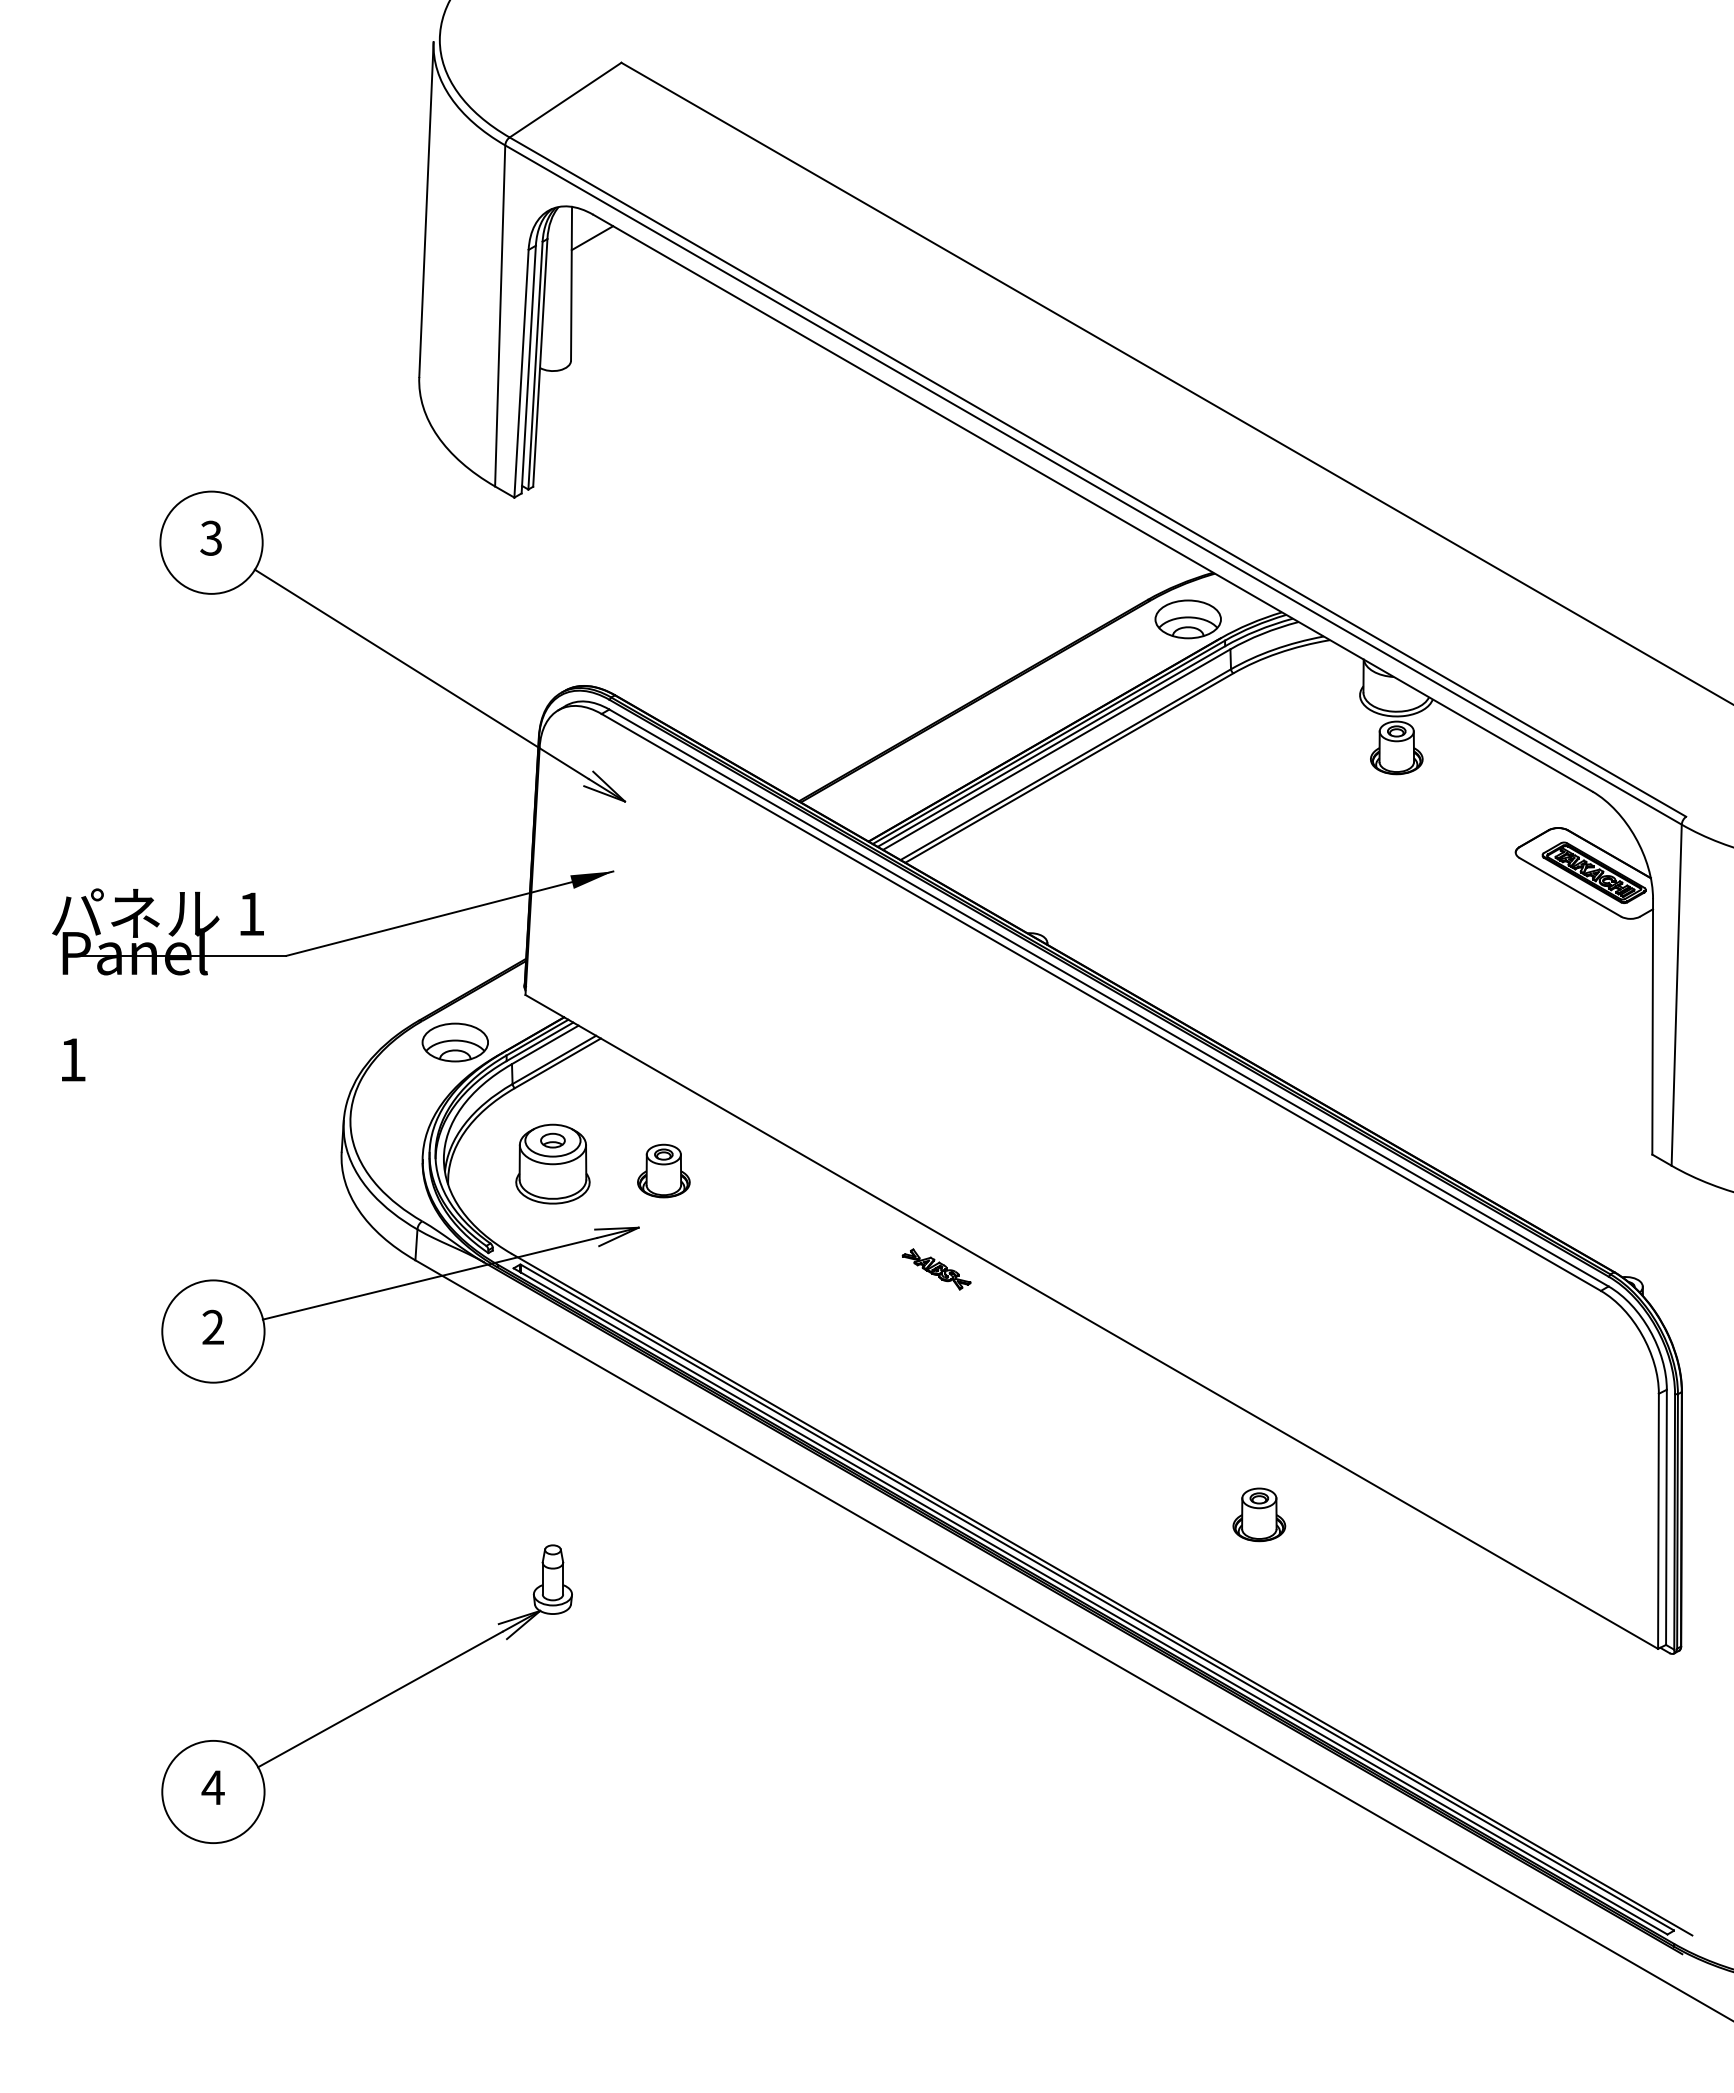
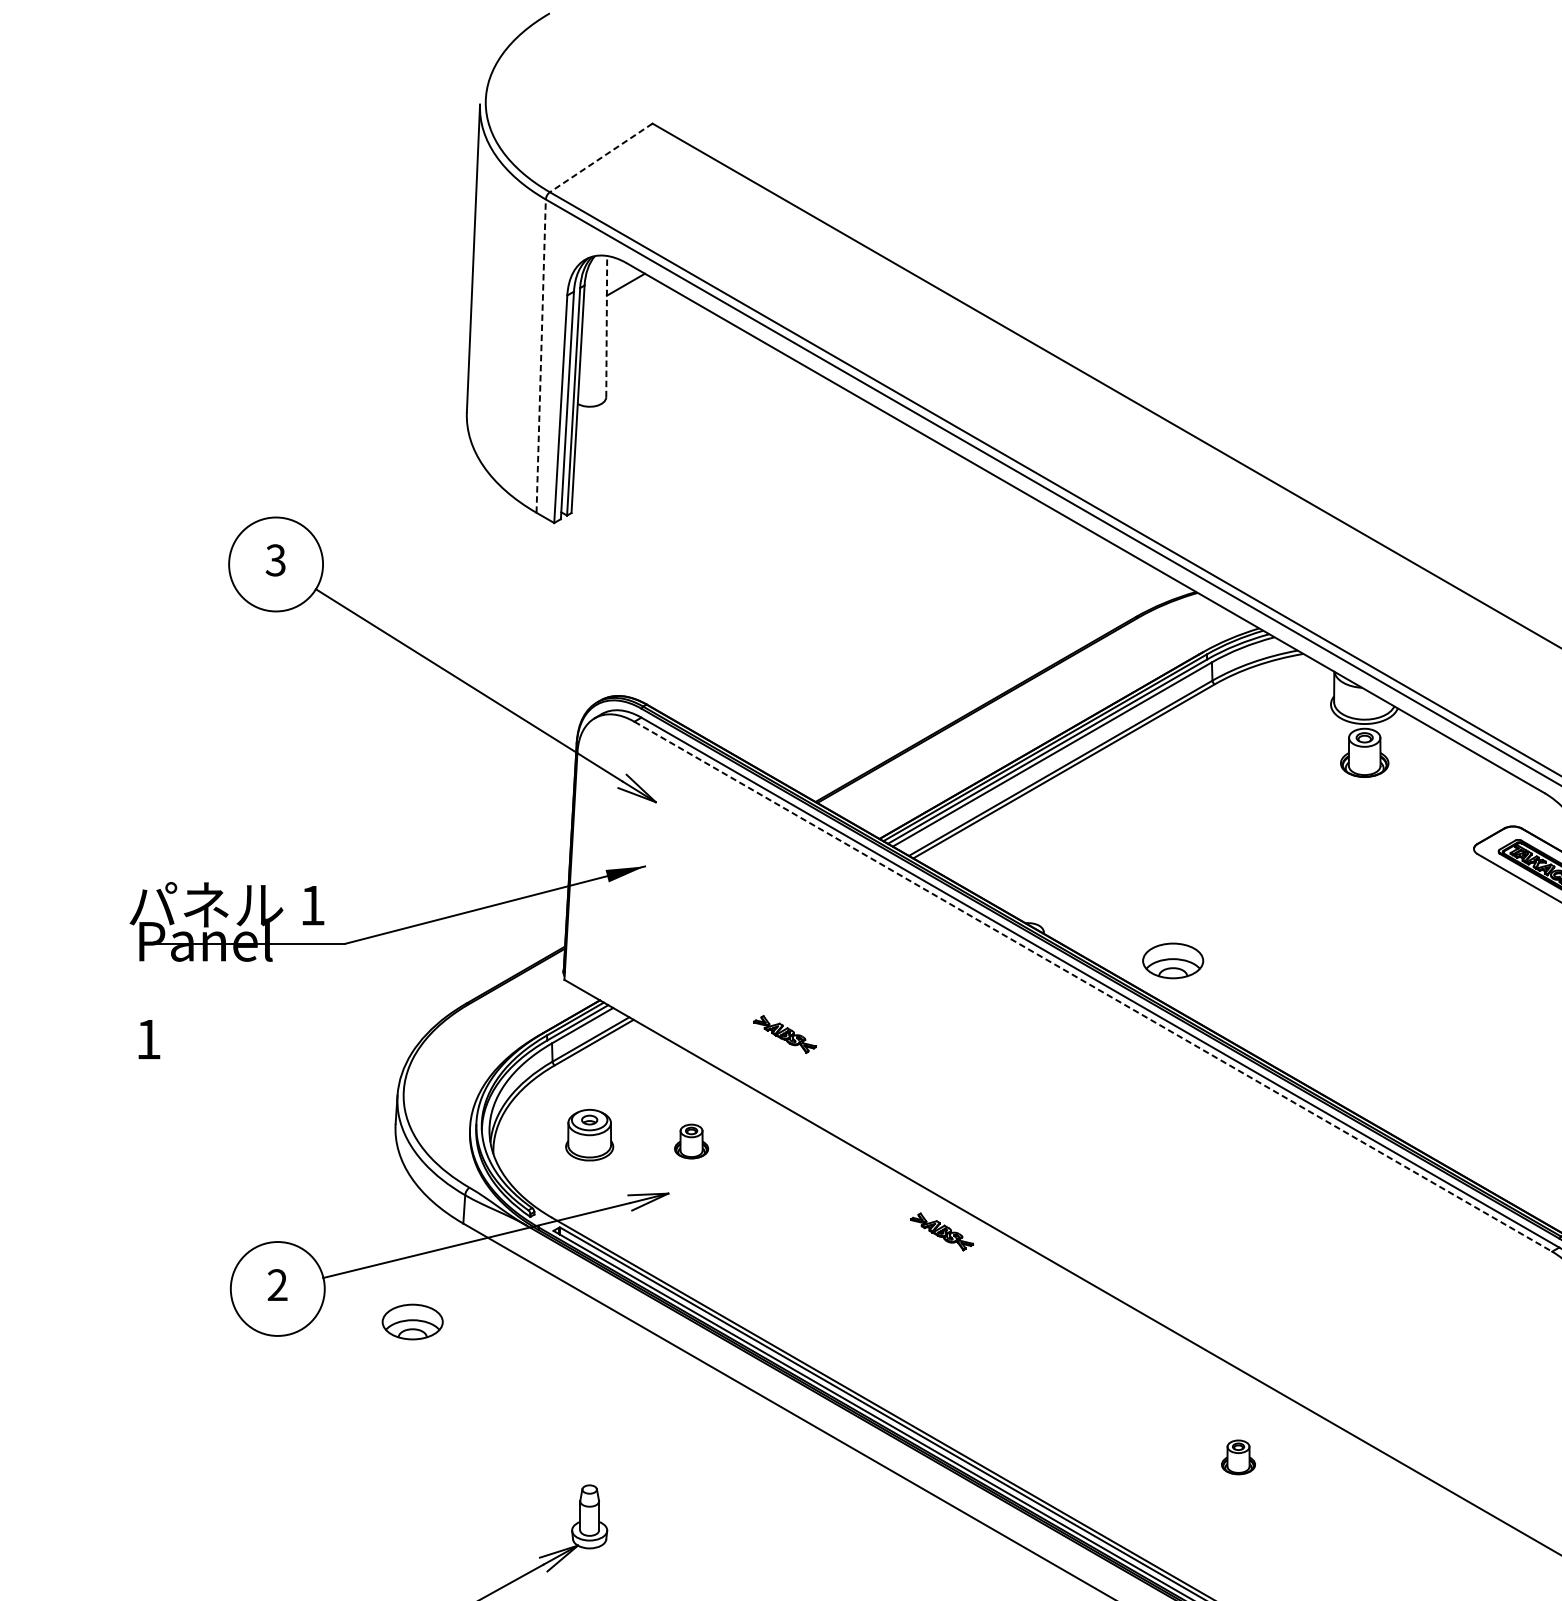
line: (565, 100) -> (601, 158), solid -> dashed
line: (571, 283) -> (606, 326), solid -> dashed
line: (500, 315) -> (541, 355), solid -> dashed
part: (1187, 619) -> (1172, 961), moved
line: (1101, 1002) -> (1093, 986), solid -> dashed
part: (454, 1042) -> (411, 1322), moved
part: (765, 1054) -> (784, 1034), added
part: (552, 1163) -> (589, 1134), size x0.7
part: (663, 1170) -> (691, 1141), size x0.7
part: (1259, 1514) -> (1238, 1457), size x0.7

